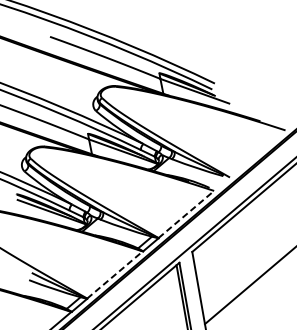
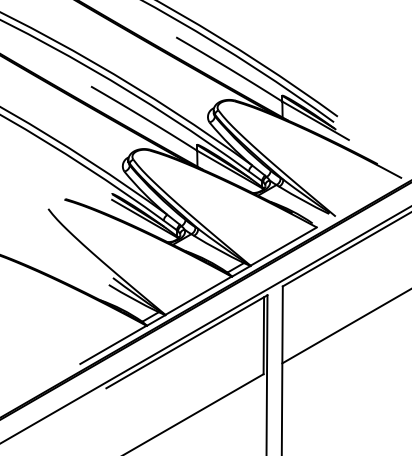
line: (187, 214) -> (284, 246), dashed -> solid
line: (115, 274) -> (199, 295), dashed -> solid

